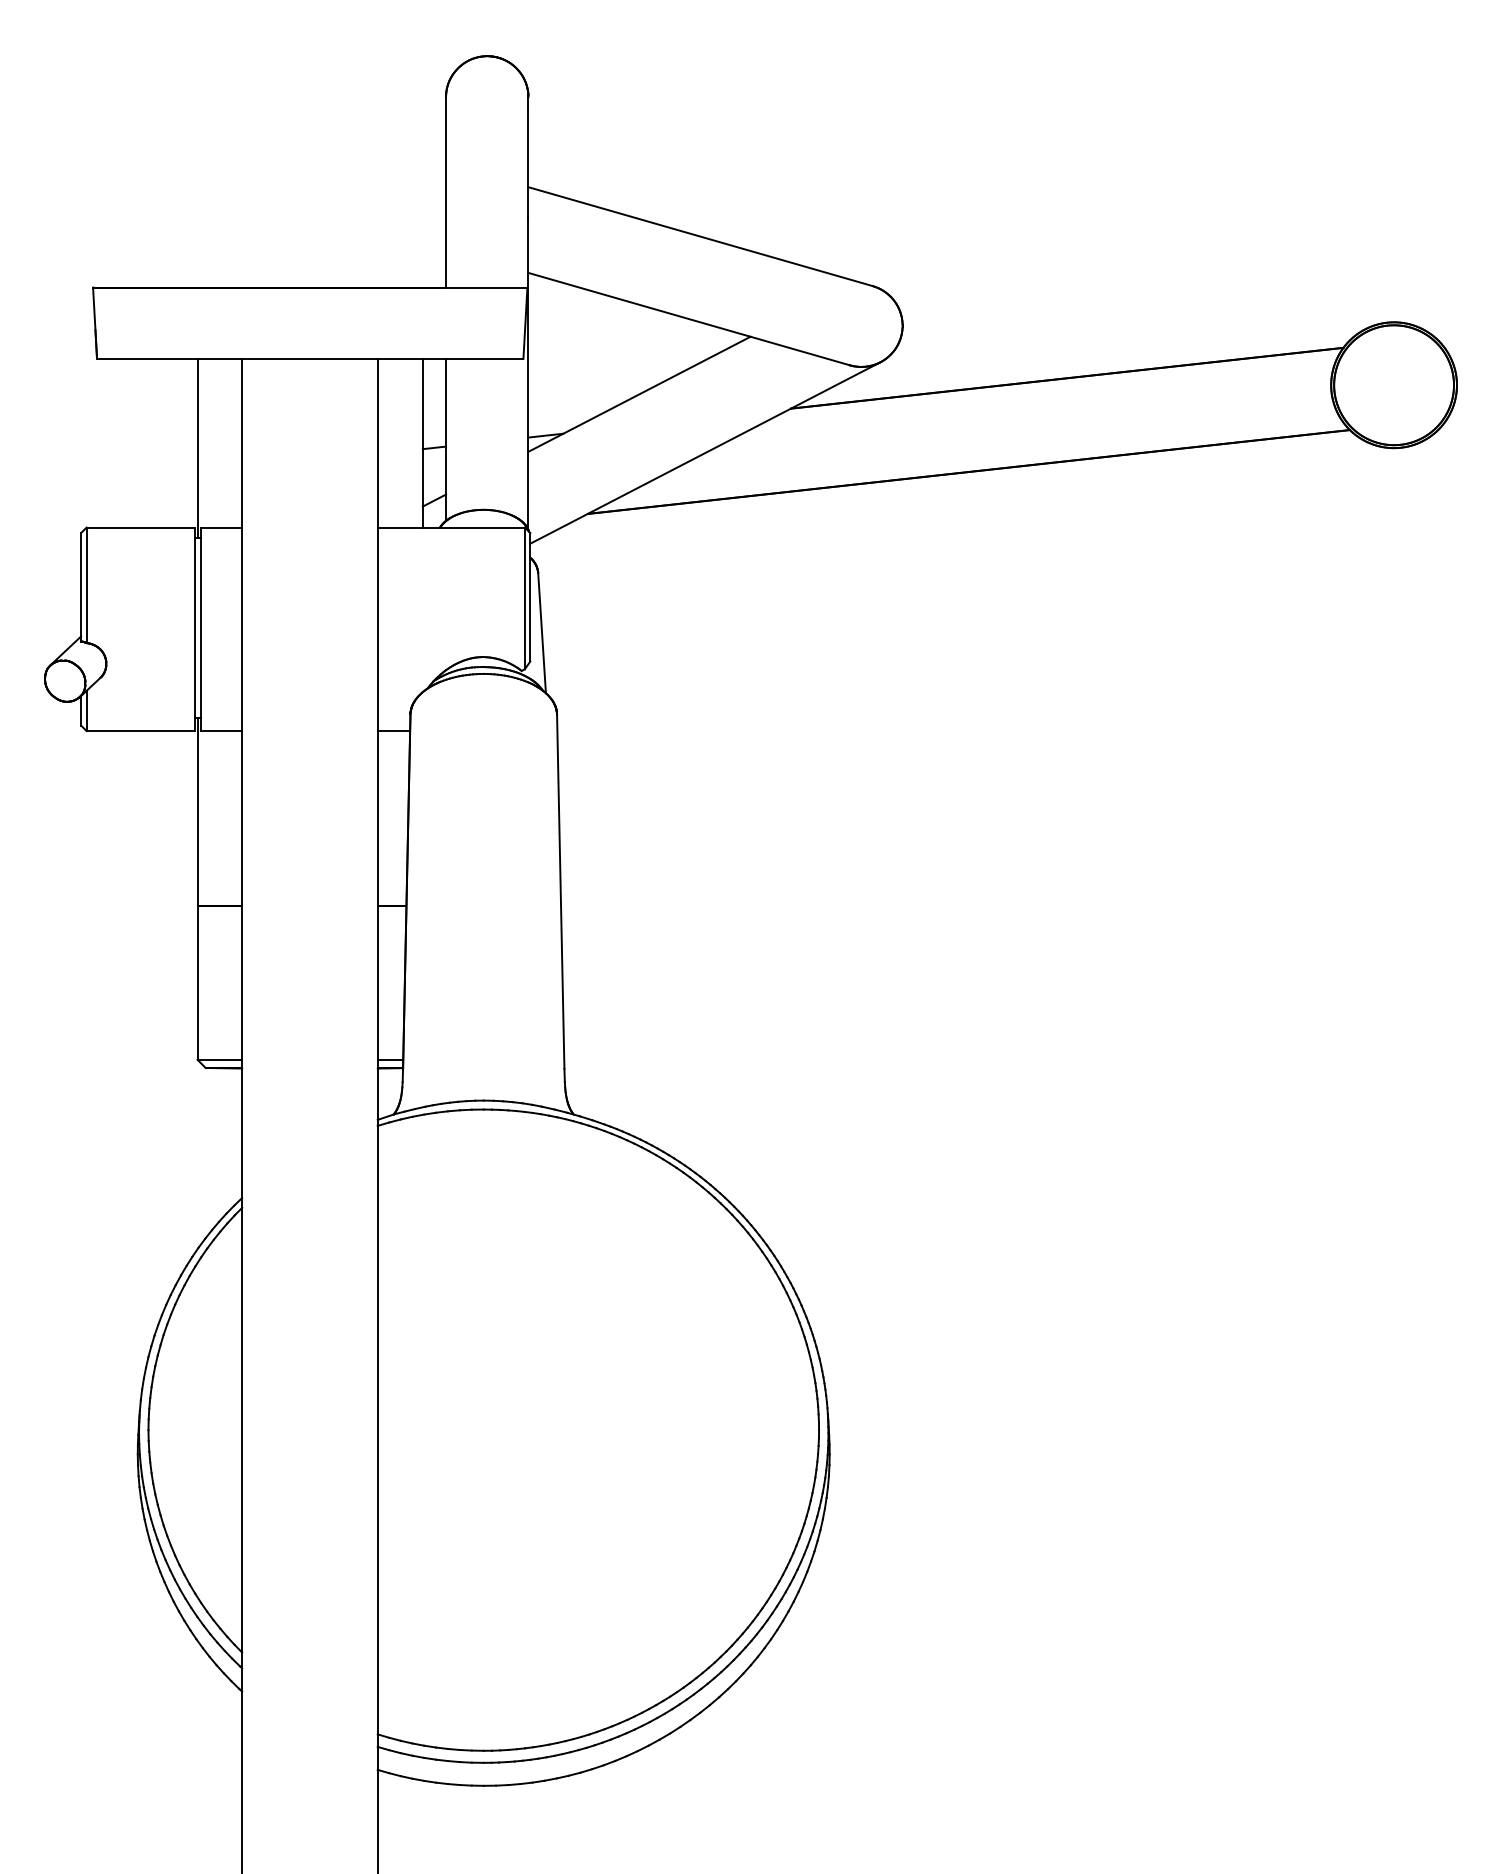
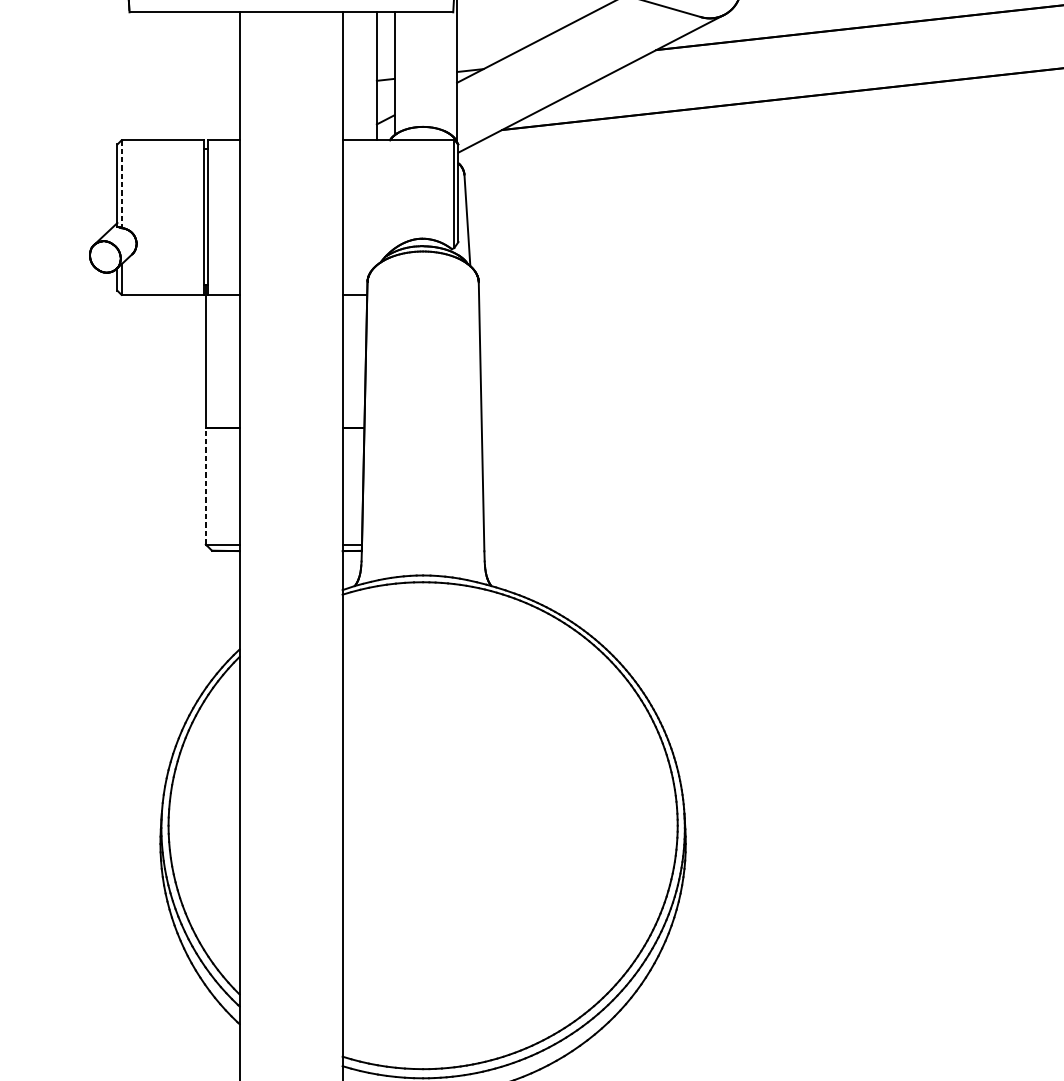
line: (197, 448) -> (205, 80), removed
line: (86, 585) -> (121, 184), solid -> dashed
line: (197, 983) -> (205, 486), solid -> dashed

